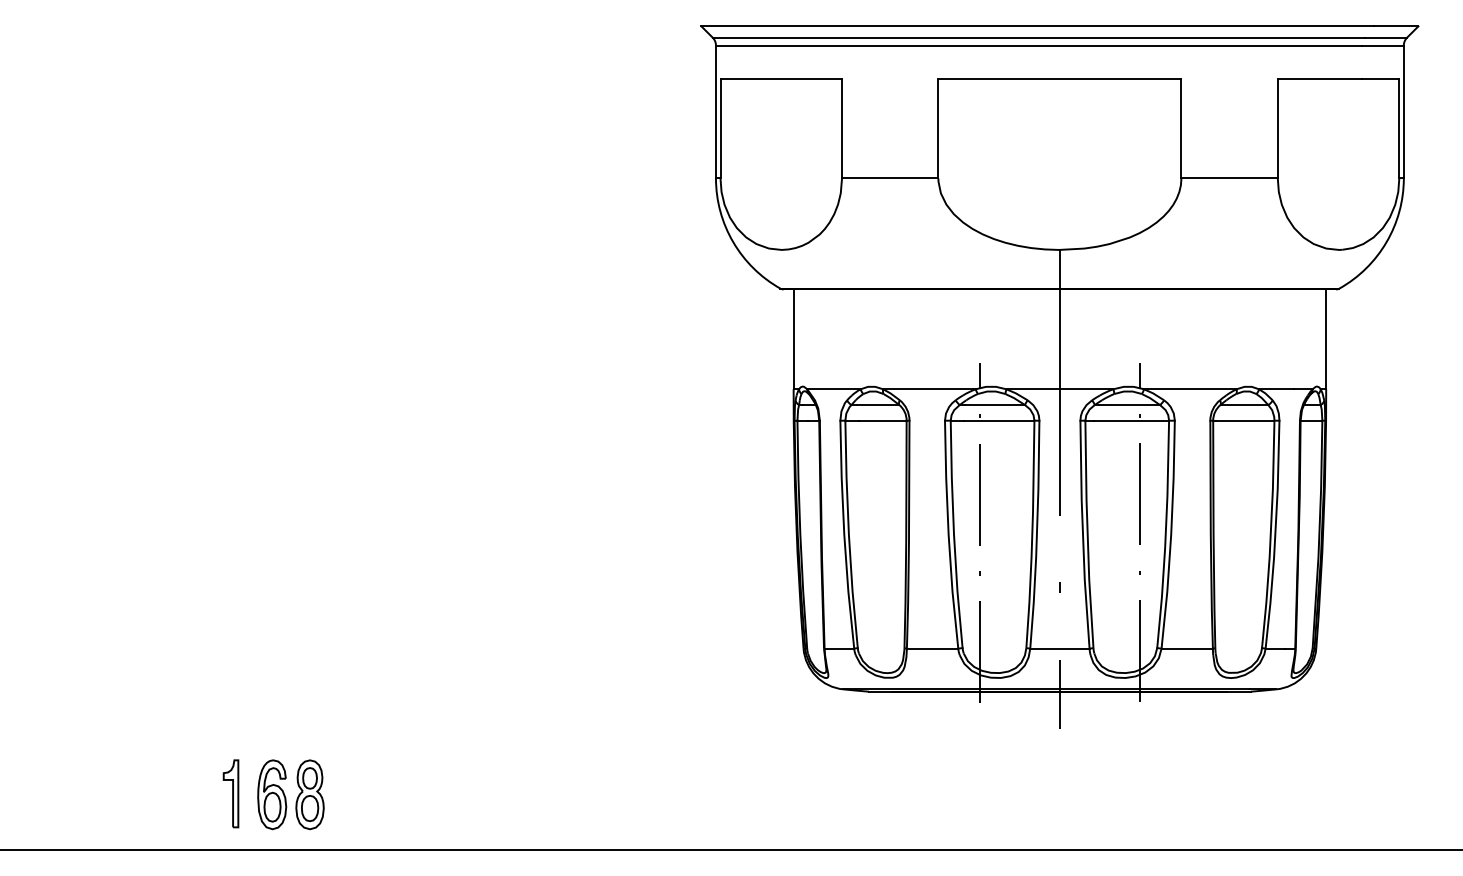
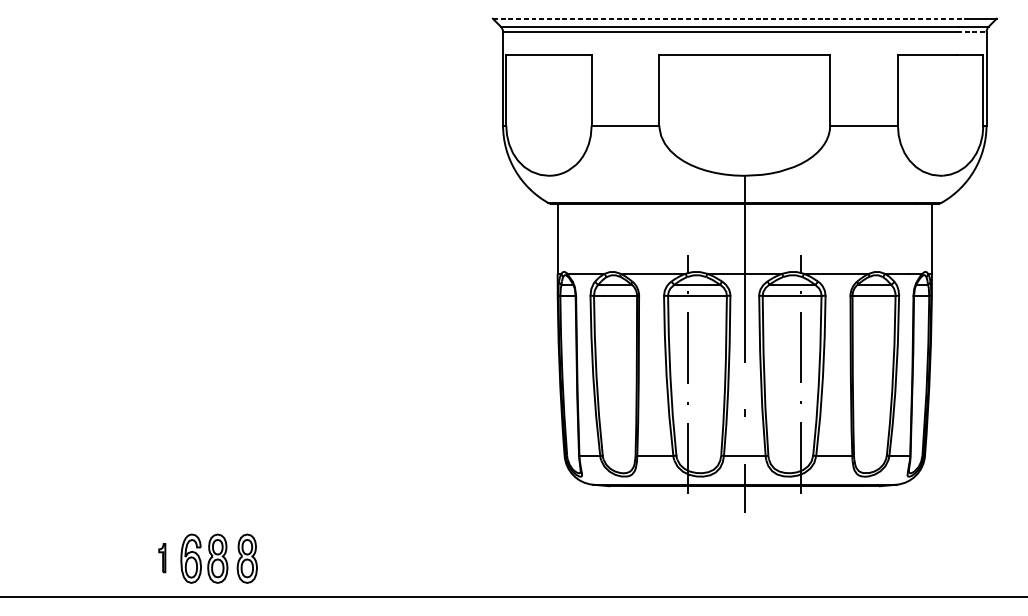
line: (1038, 26) -> (729, 18), solid -> dashed
line: (1383, 45) -> (972, 32), solid -> dashed
part: (230, 793) -> (161, 557), size x0.6
part: (351, 794) -> (246, 558), added

